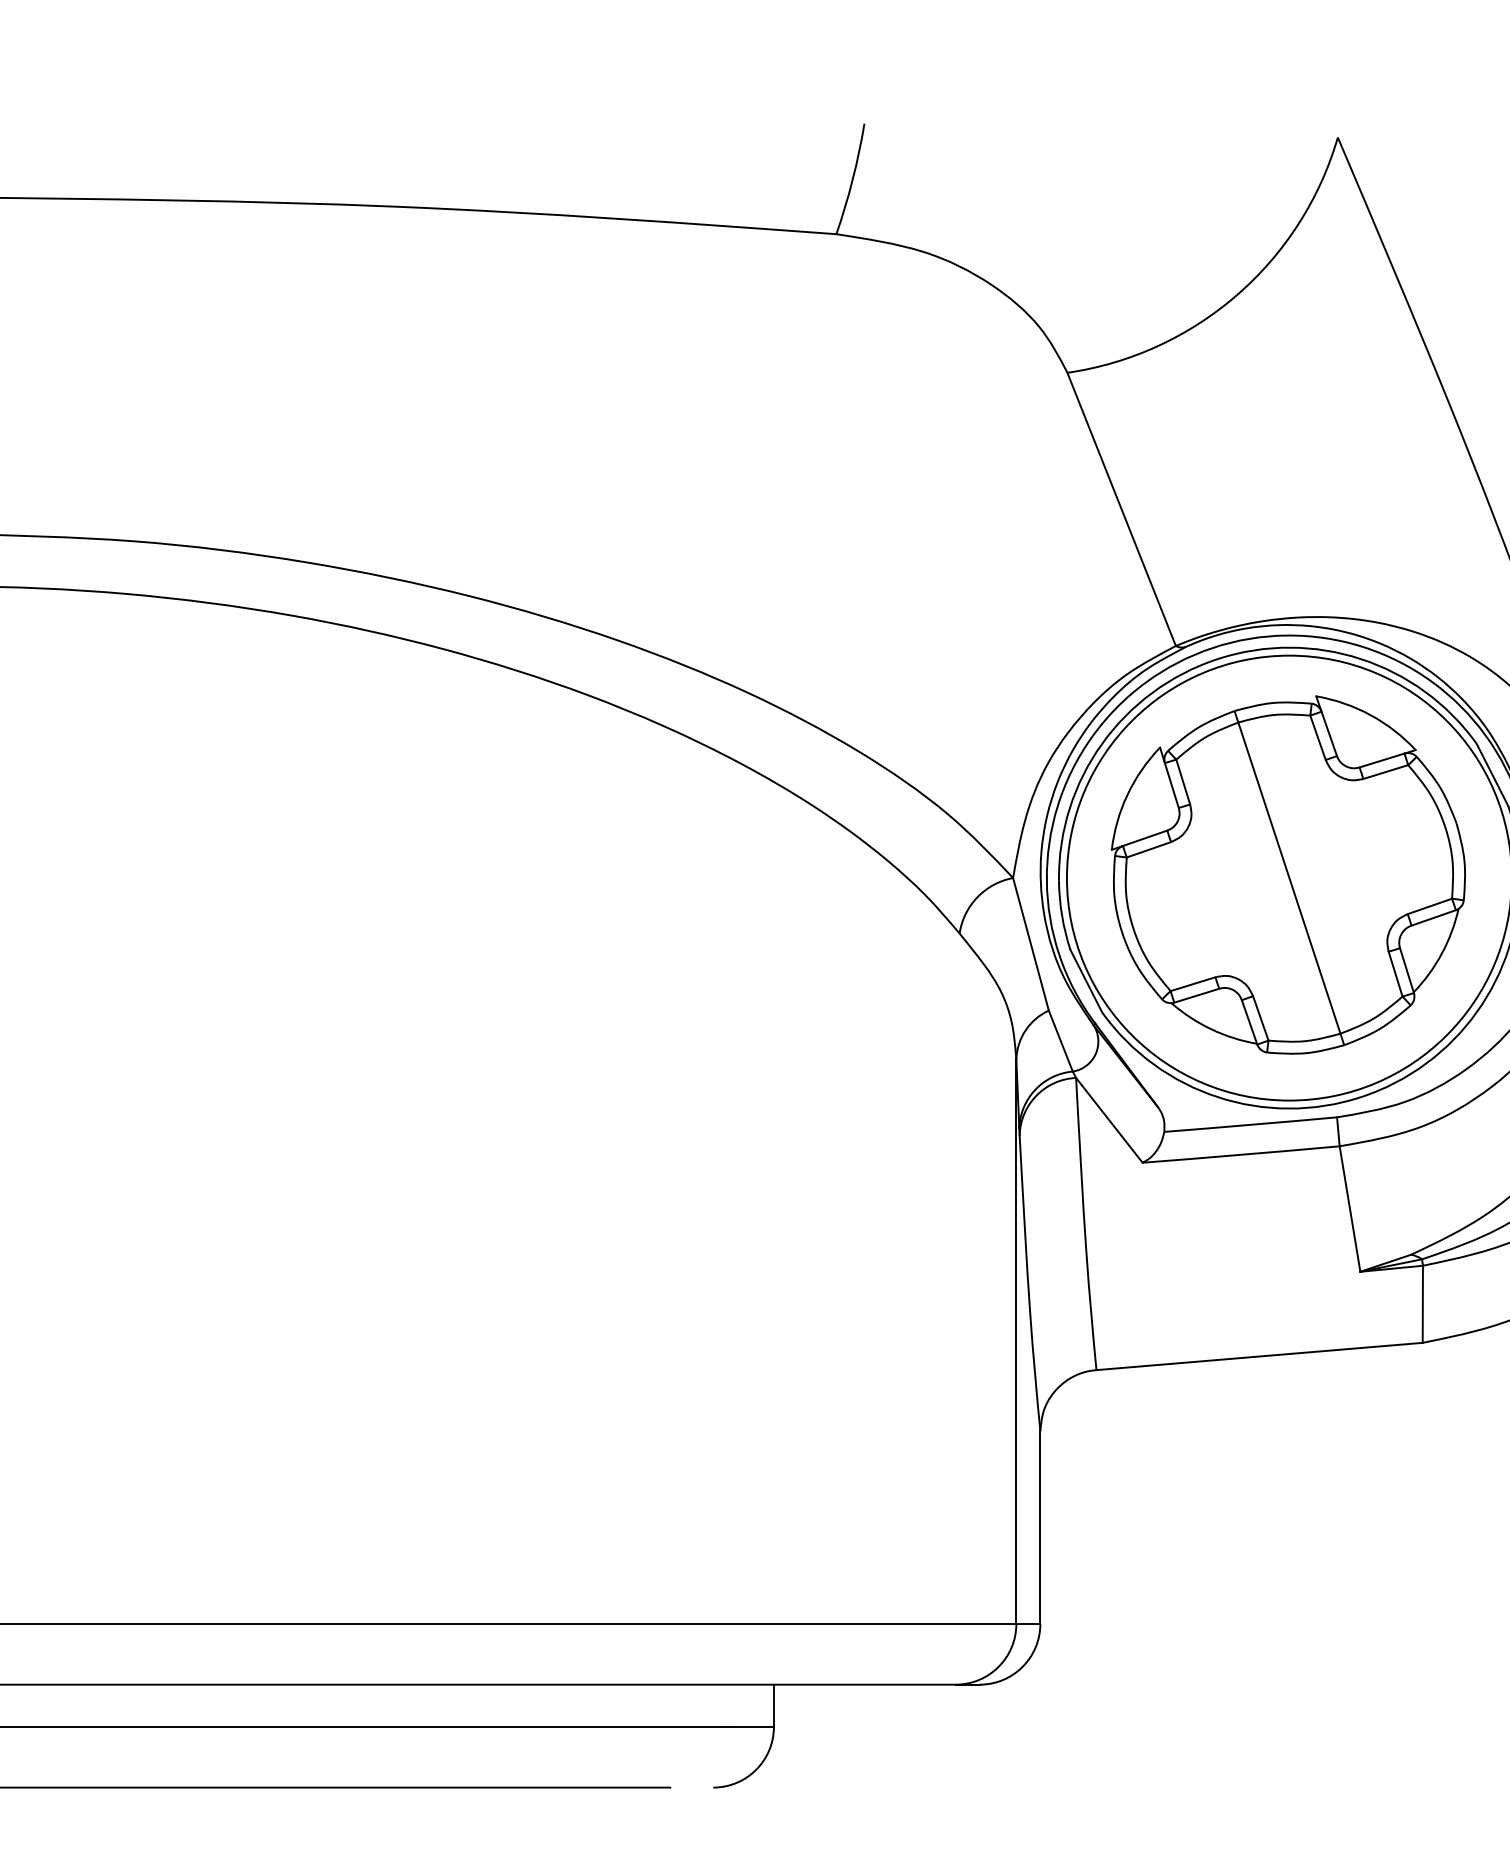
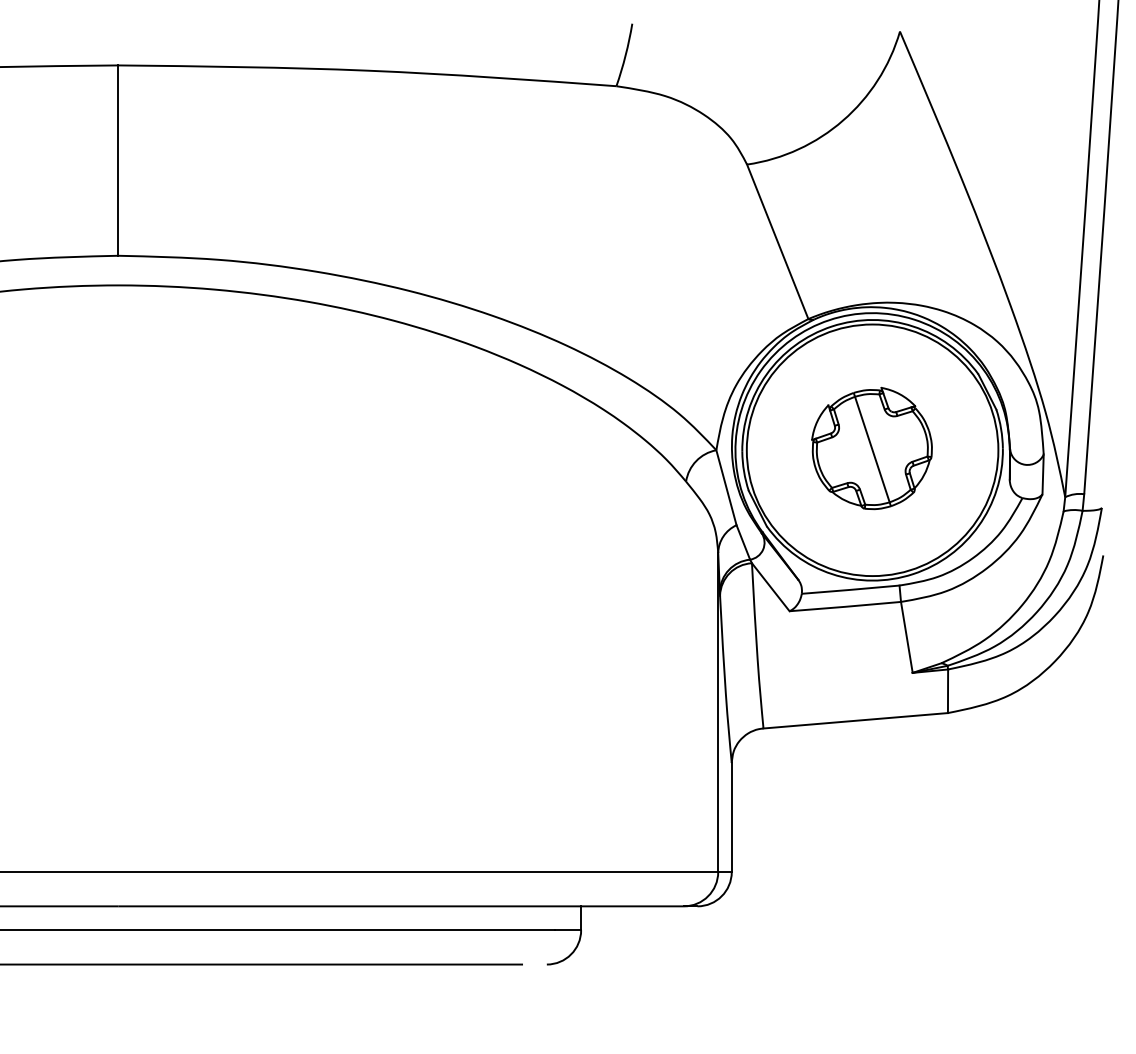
part: (1287, 874) -> (871, 448), size x0.6

